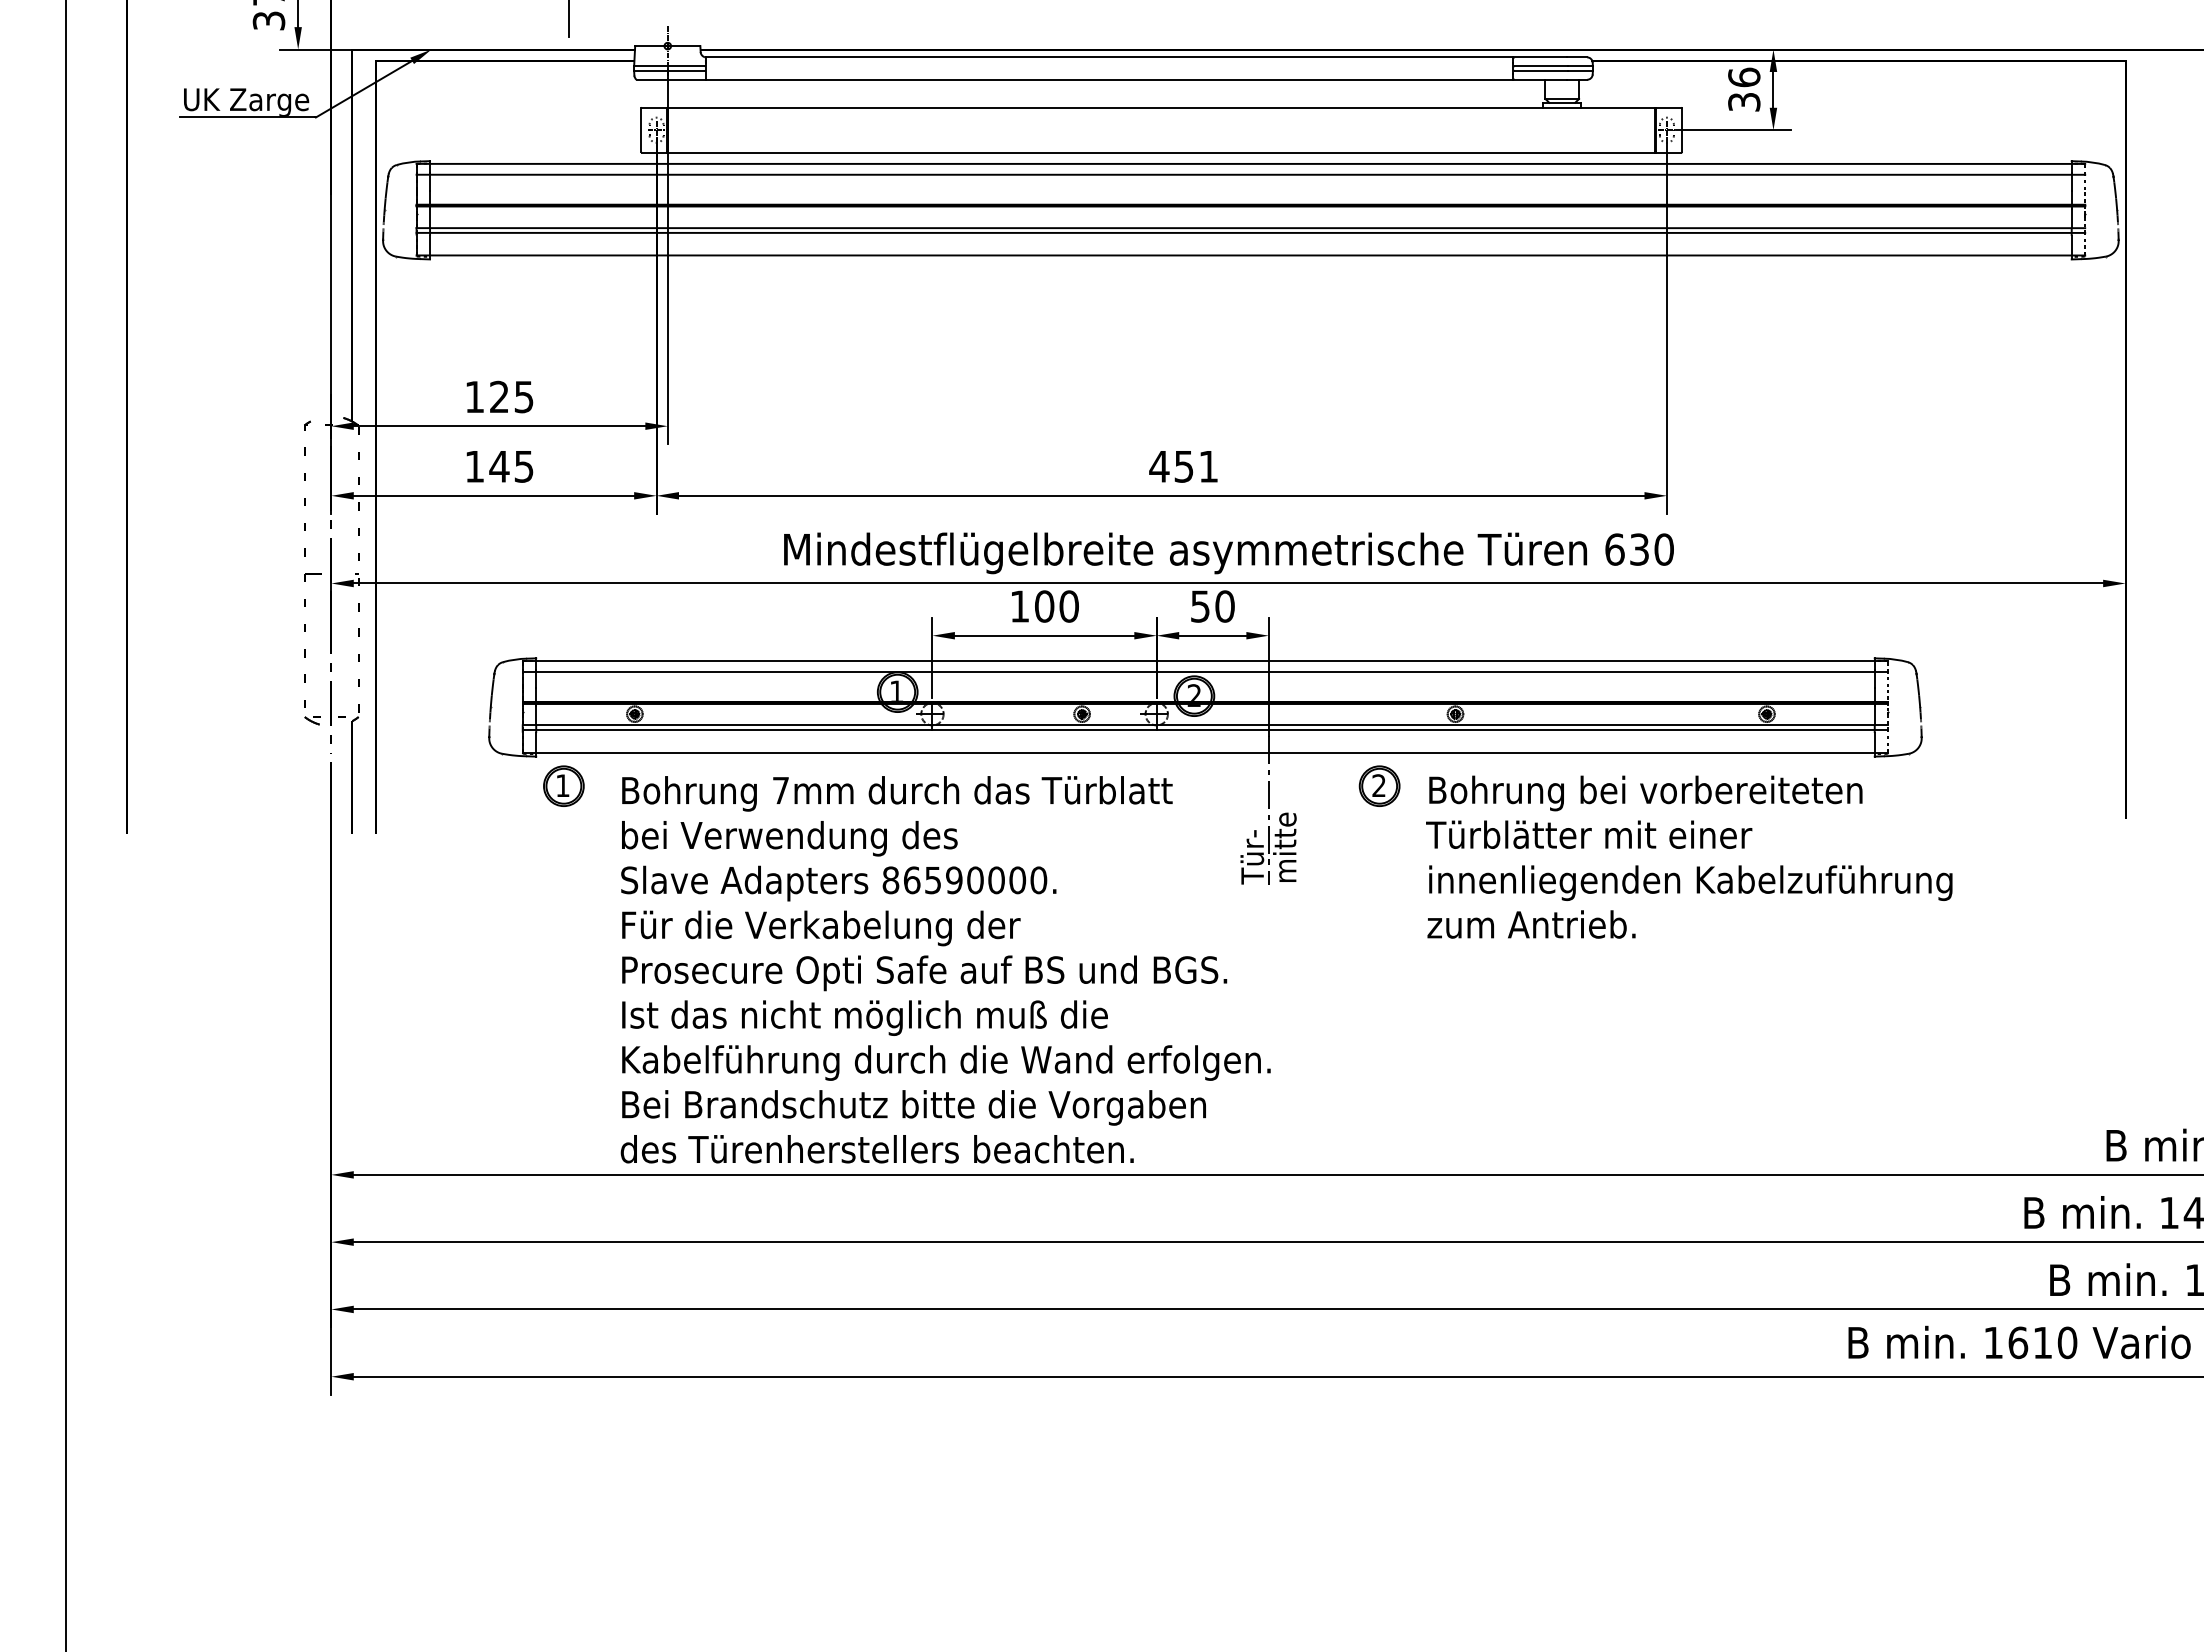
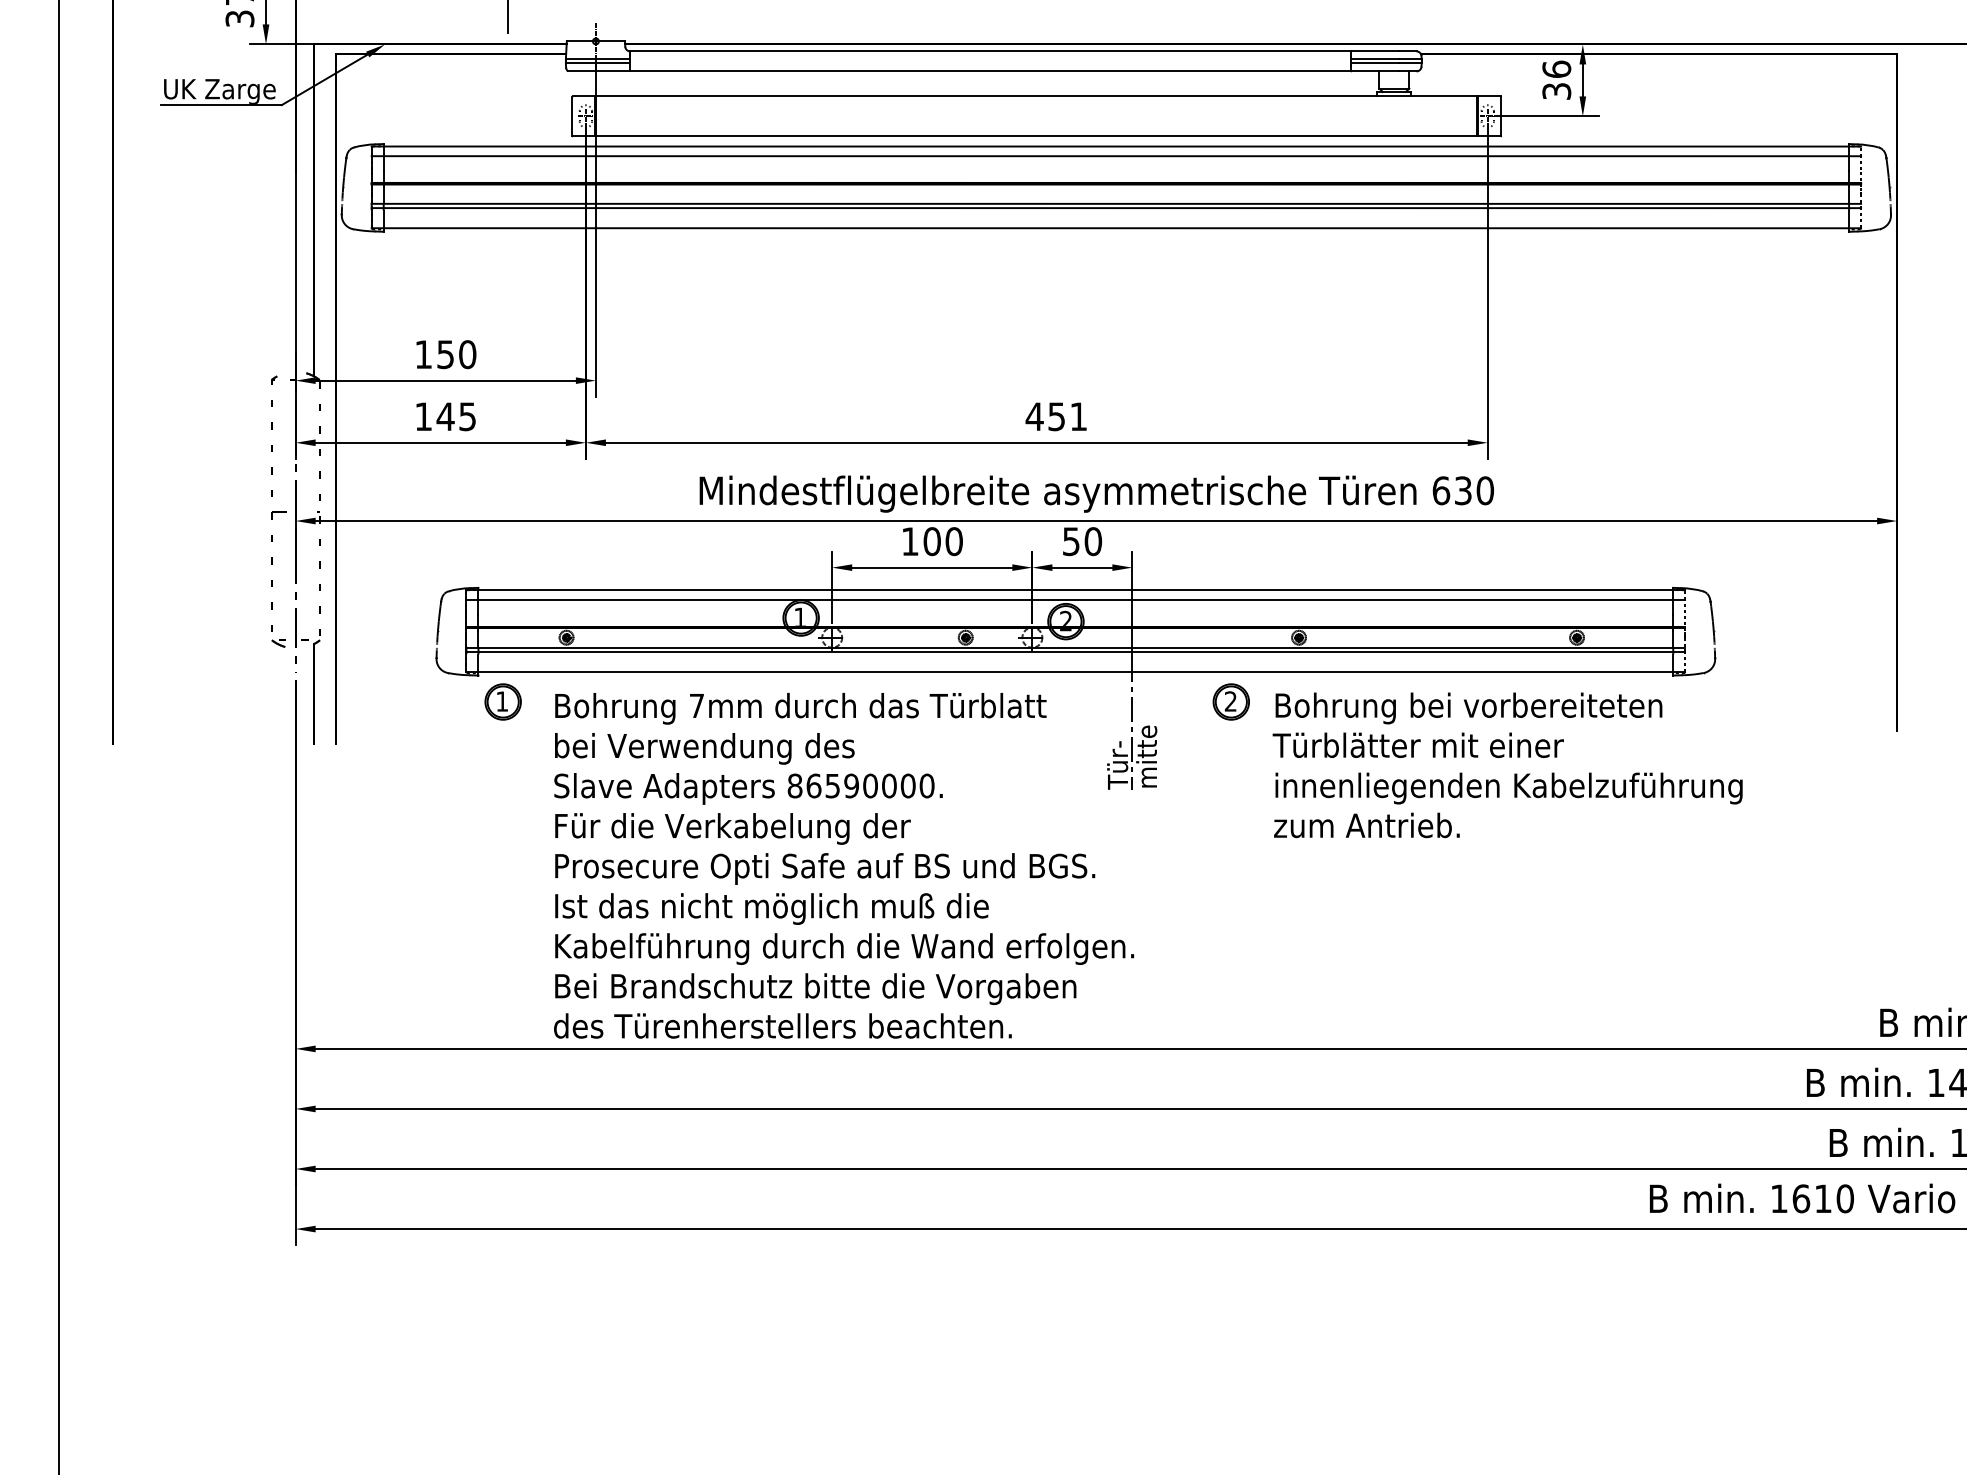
text: (511, 396) -> (456, 354), 125 -> 150

